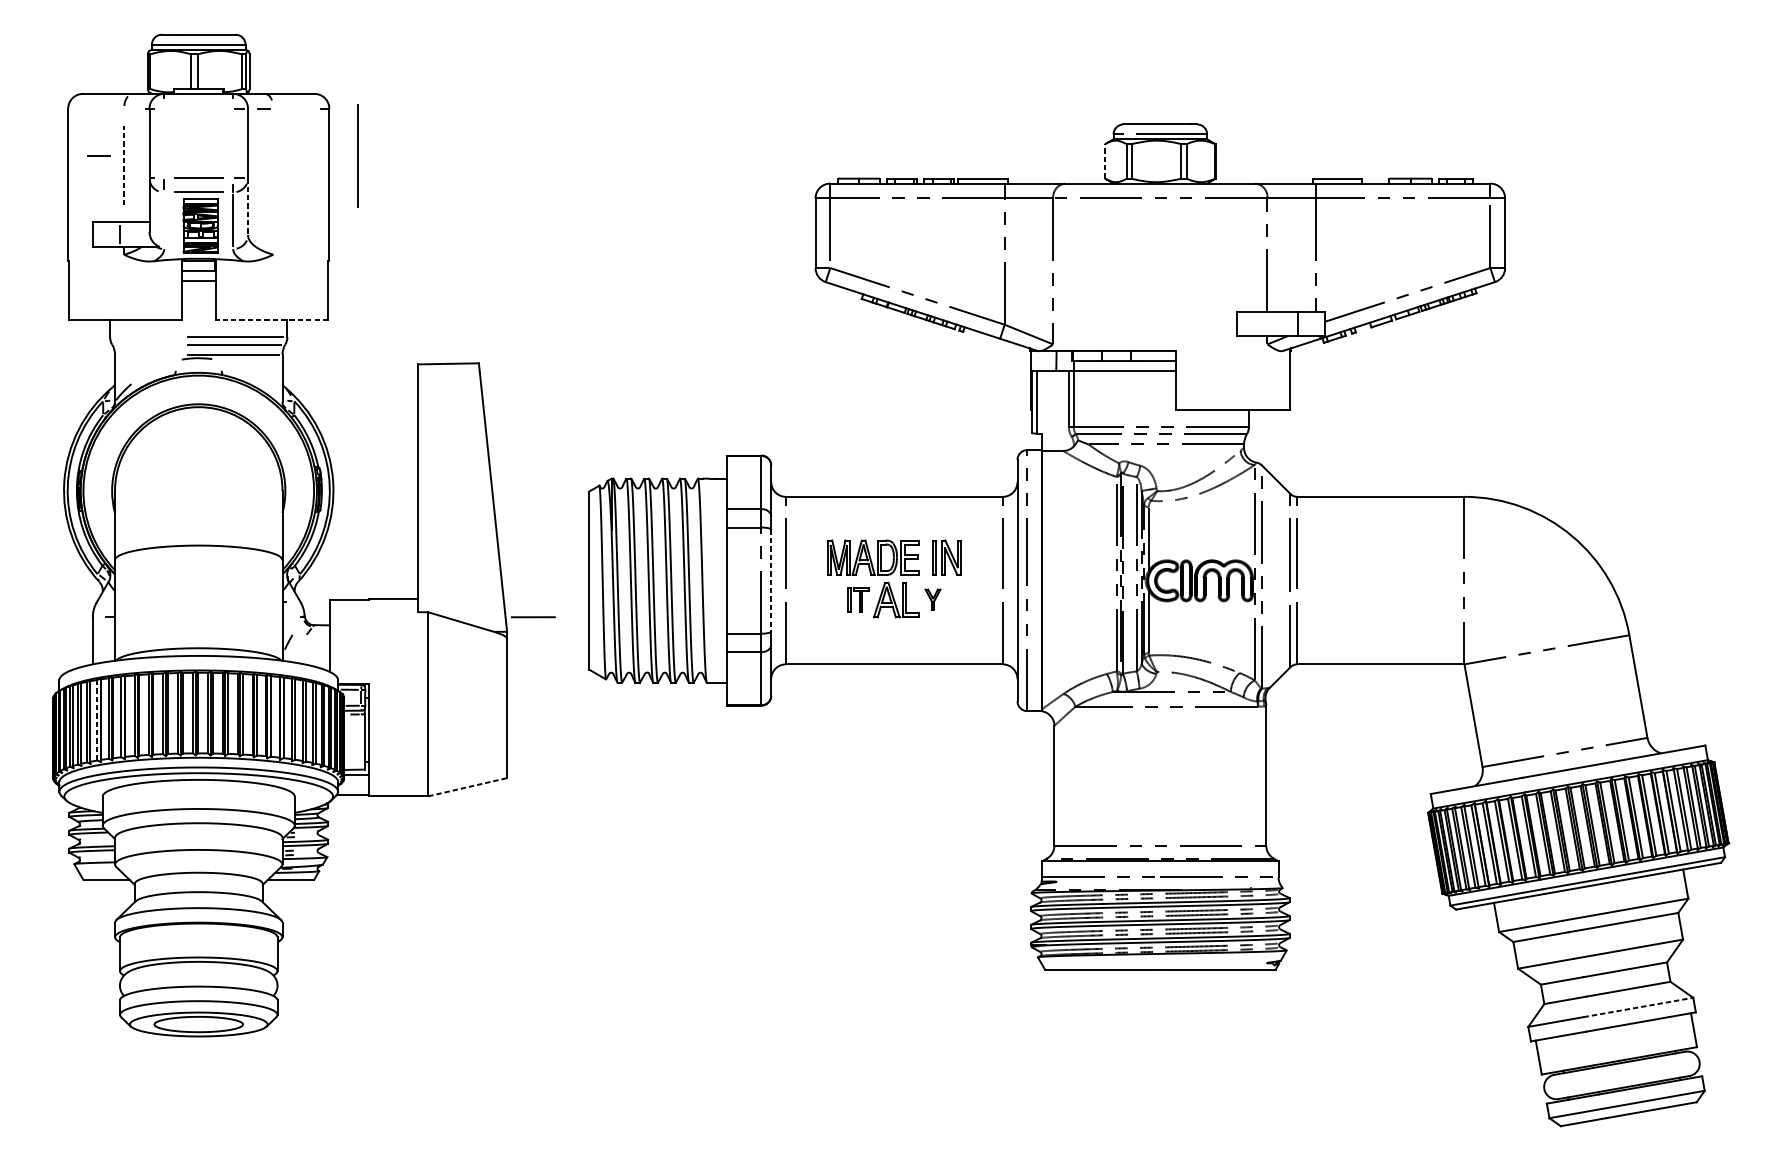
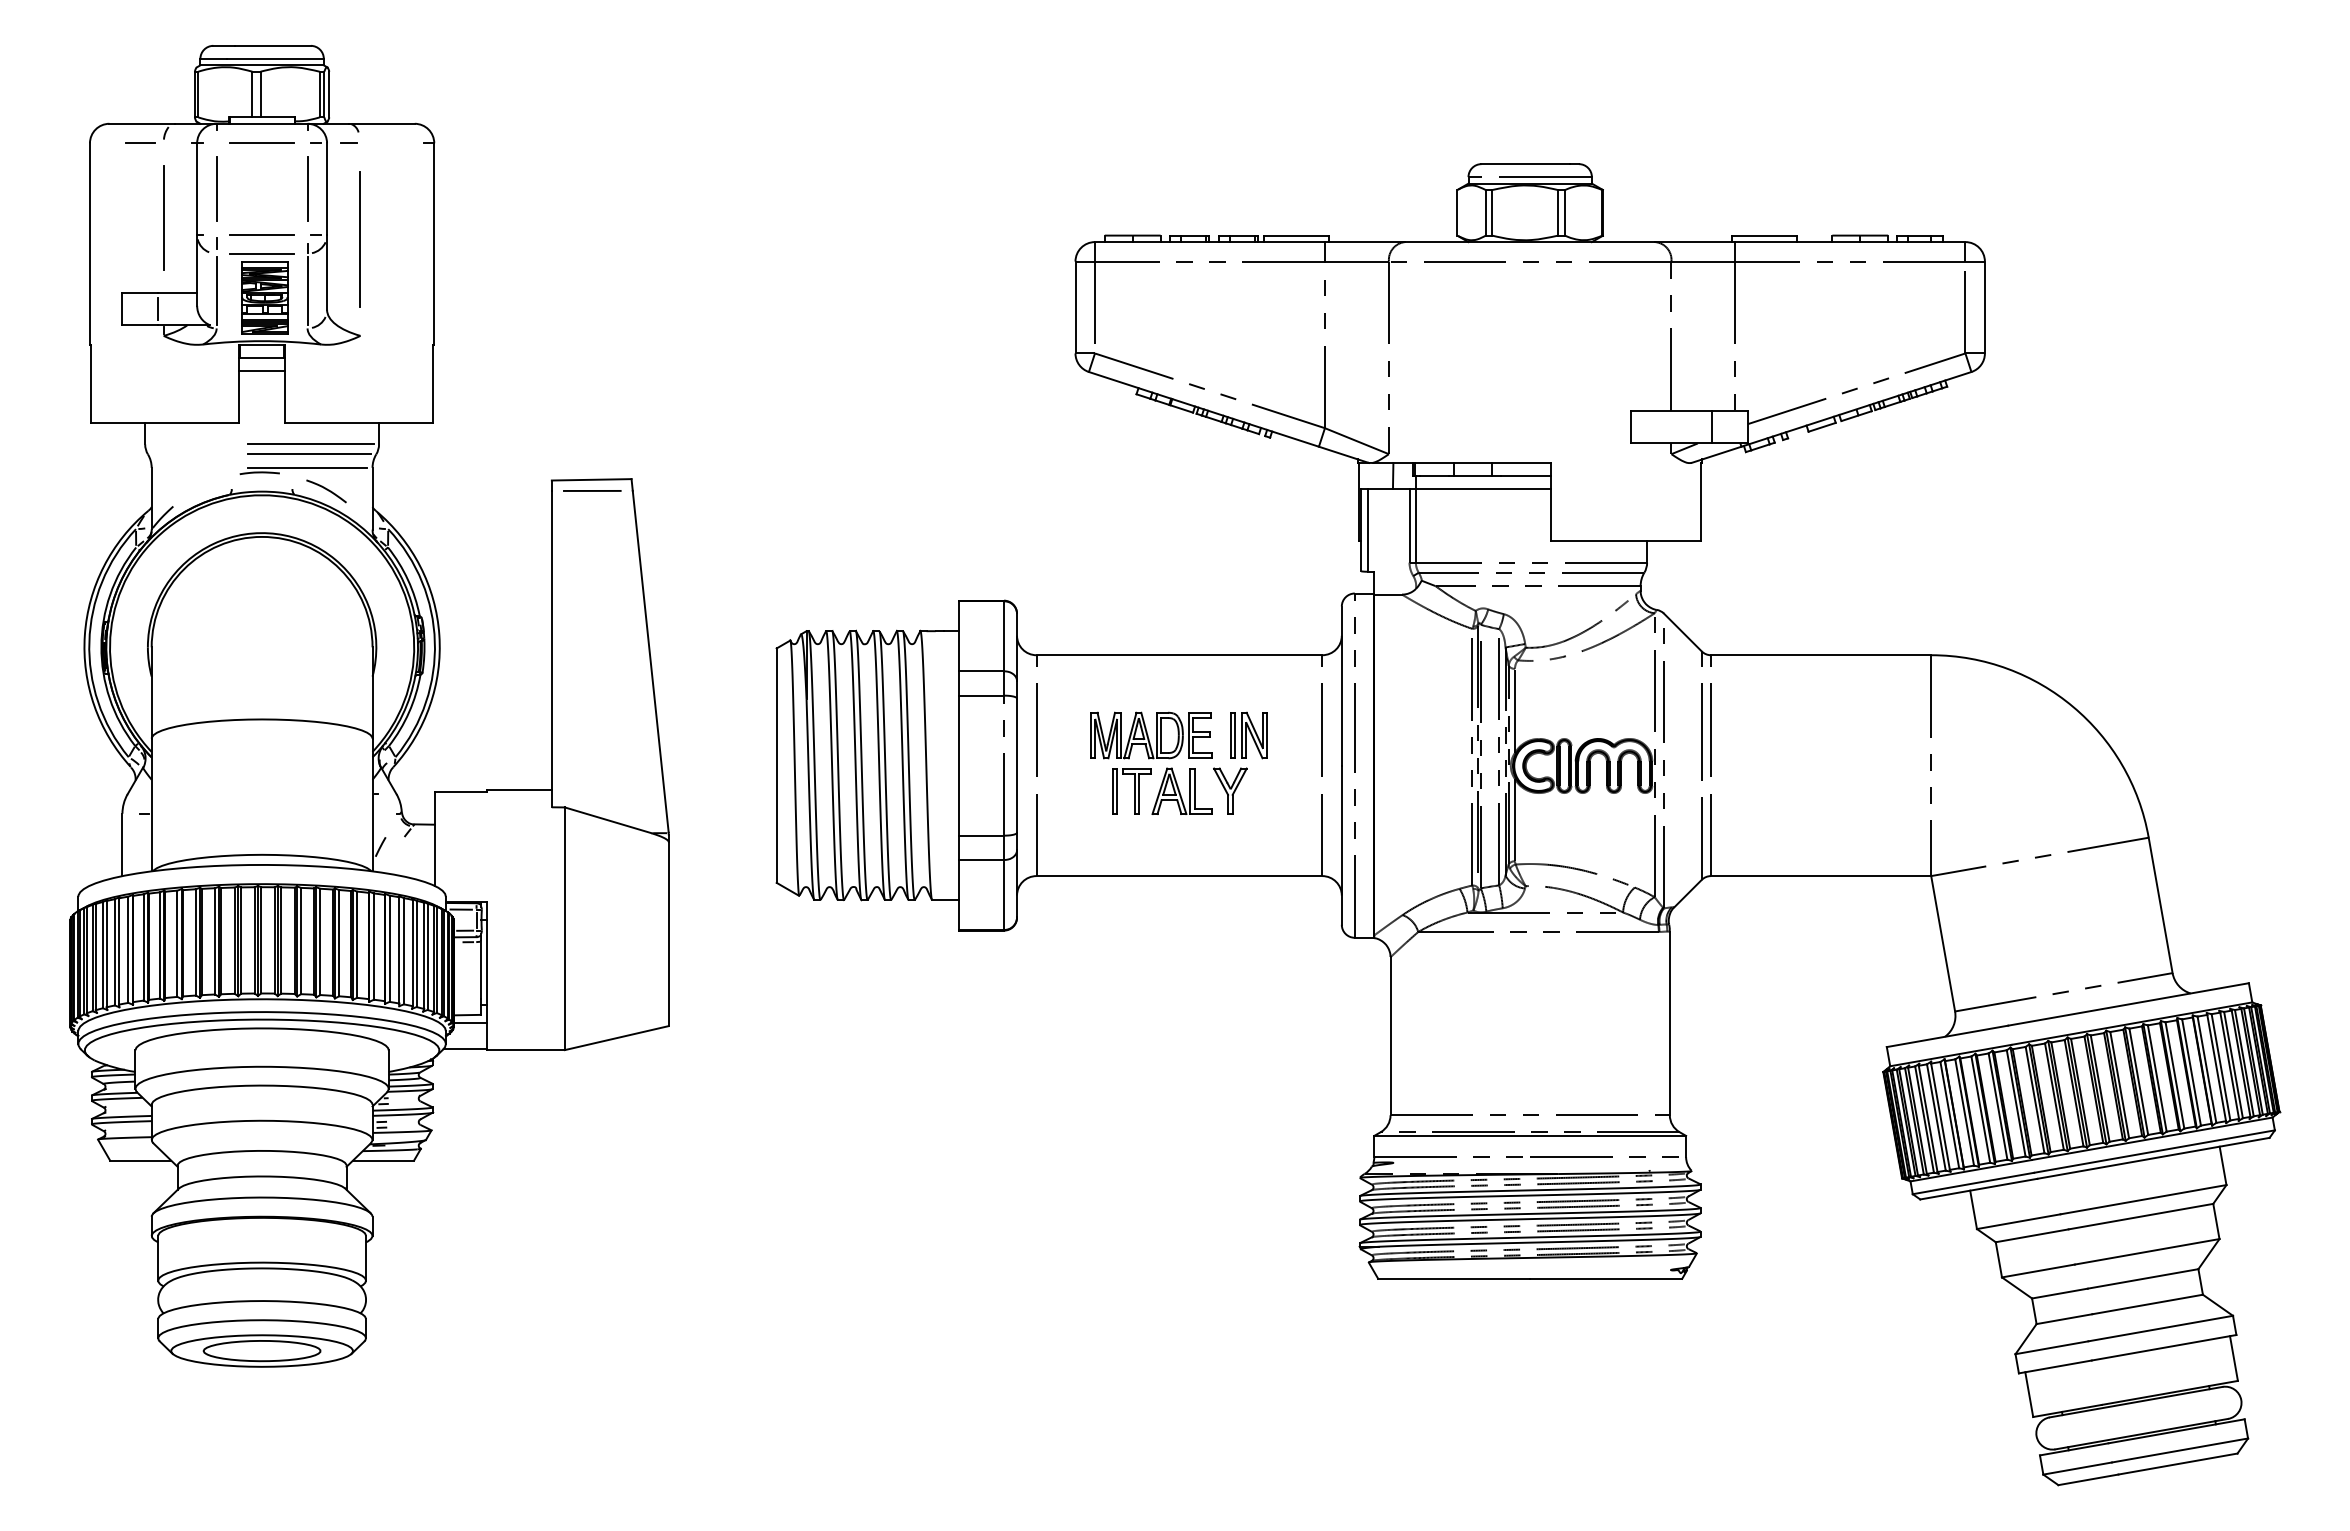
line: (198, 108) -> (261, 142), added
line: (164, 143) -> (216, 189), added
line: (233, 143) -> (307, 189), added
line: (98, 155) -> (140, 142), moved
line: (356, 155) -> (359, 239), moved
line: (1105, 161) -> (1457, 212), dashed -> solid
line: (123, 164) -> (163, 217), dashed -> solid
line: (248, 207) -> (327, 273), dashed -> solid
line: (164, 220) -> (216, 290), added
line: (271, 320) -> (358, 422), dashed -> solid
curve: (247, 371) -> (326, 490), added
line: (771, 581) -> (1017, 766), dashed -> solid
part: (933, 599) -> (1230, 790), size x1.67
part: (858, 600) -> (1131, 791), size x1.43
line: (533, 616) -> (592, 490), moved
line: (97, 720) -> (128, 950), dashed -> solid
line: (468, 787) -> (617, 1038), dashed -> solid
line: (1639, 1007) -> (2161, 1328), dashed -> solid

